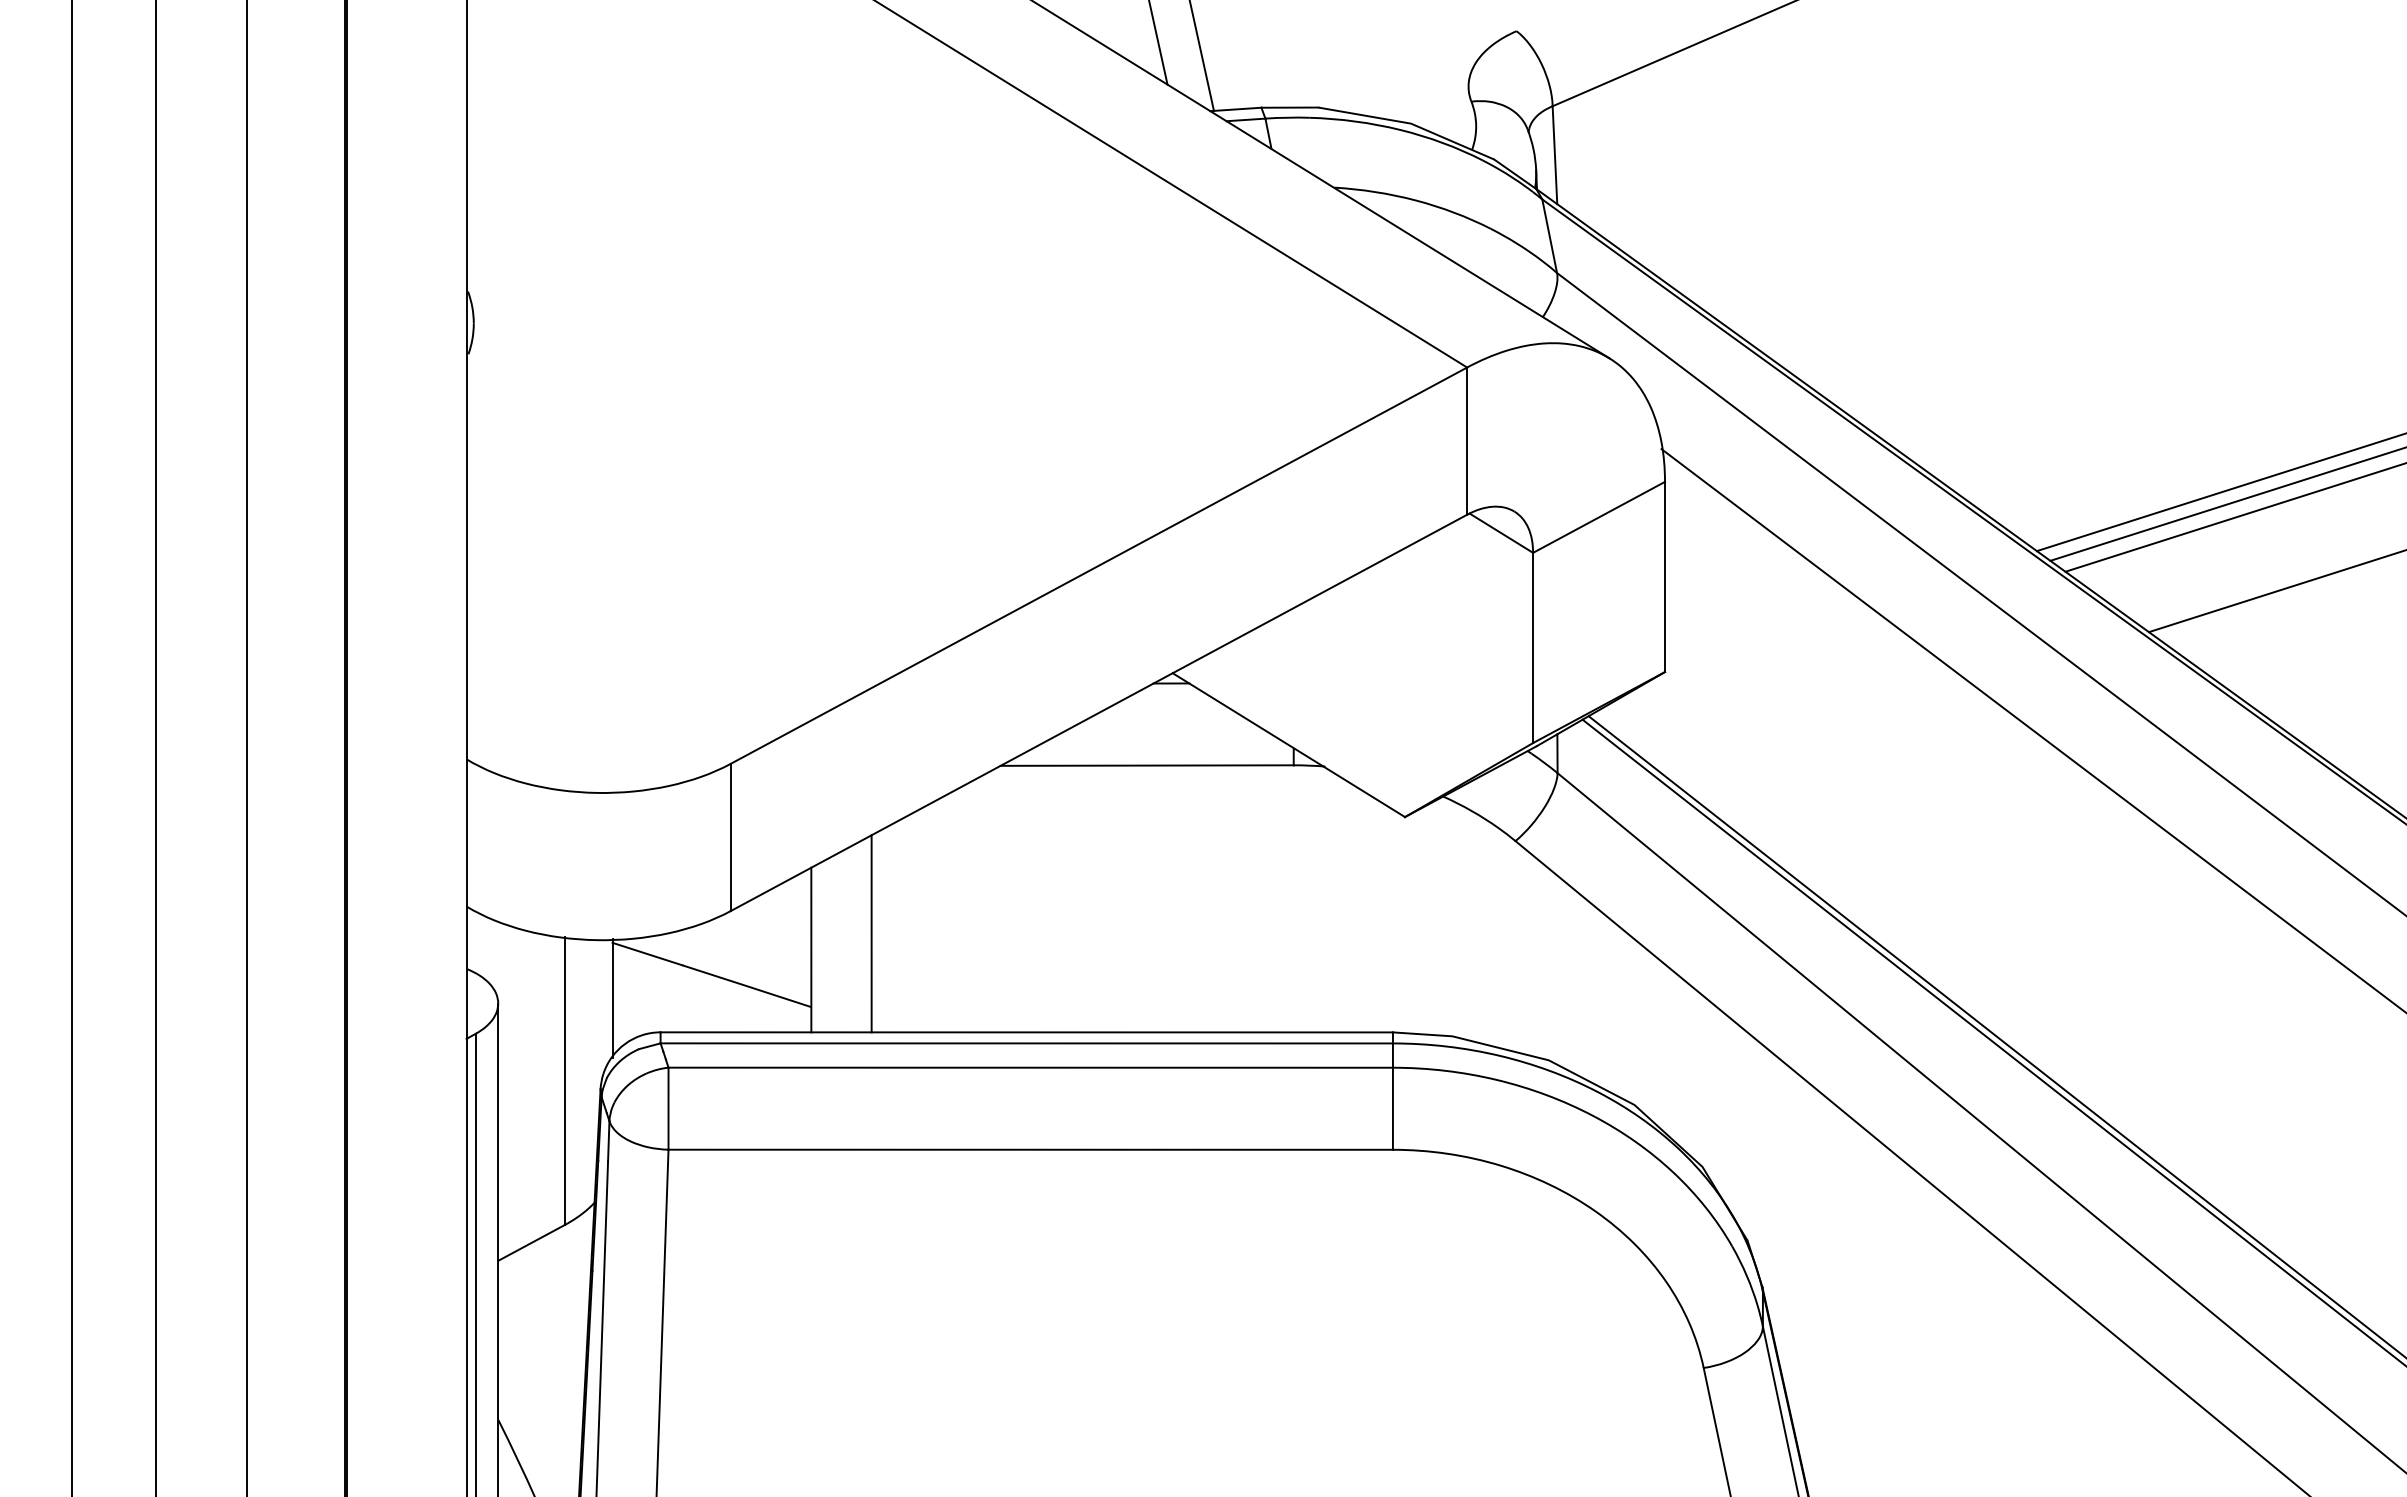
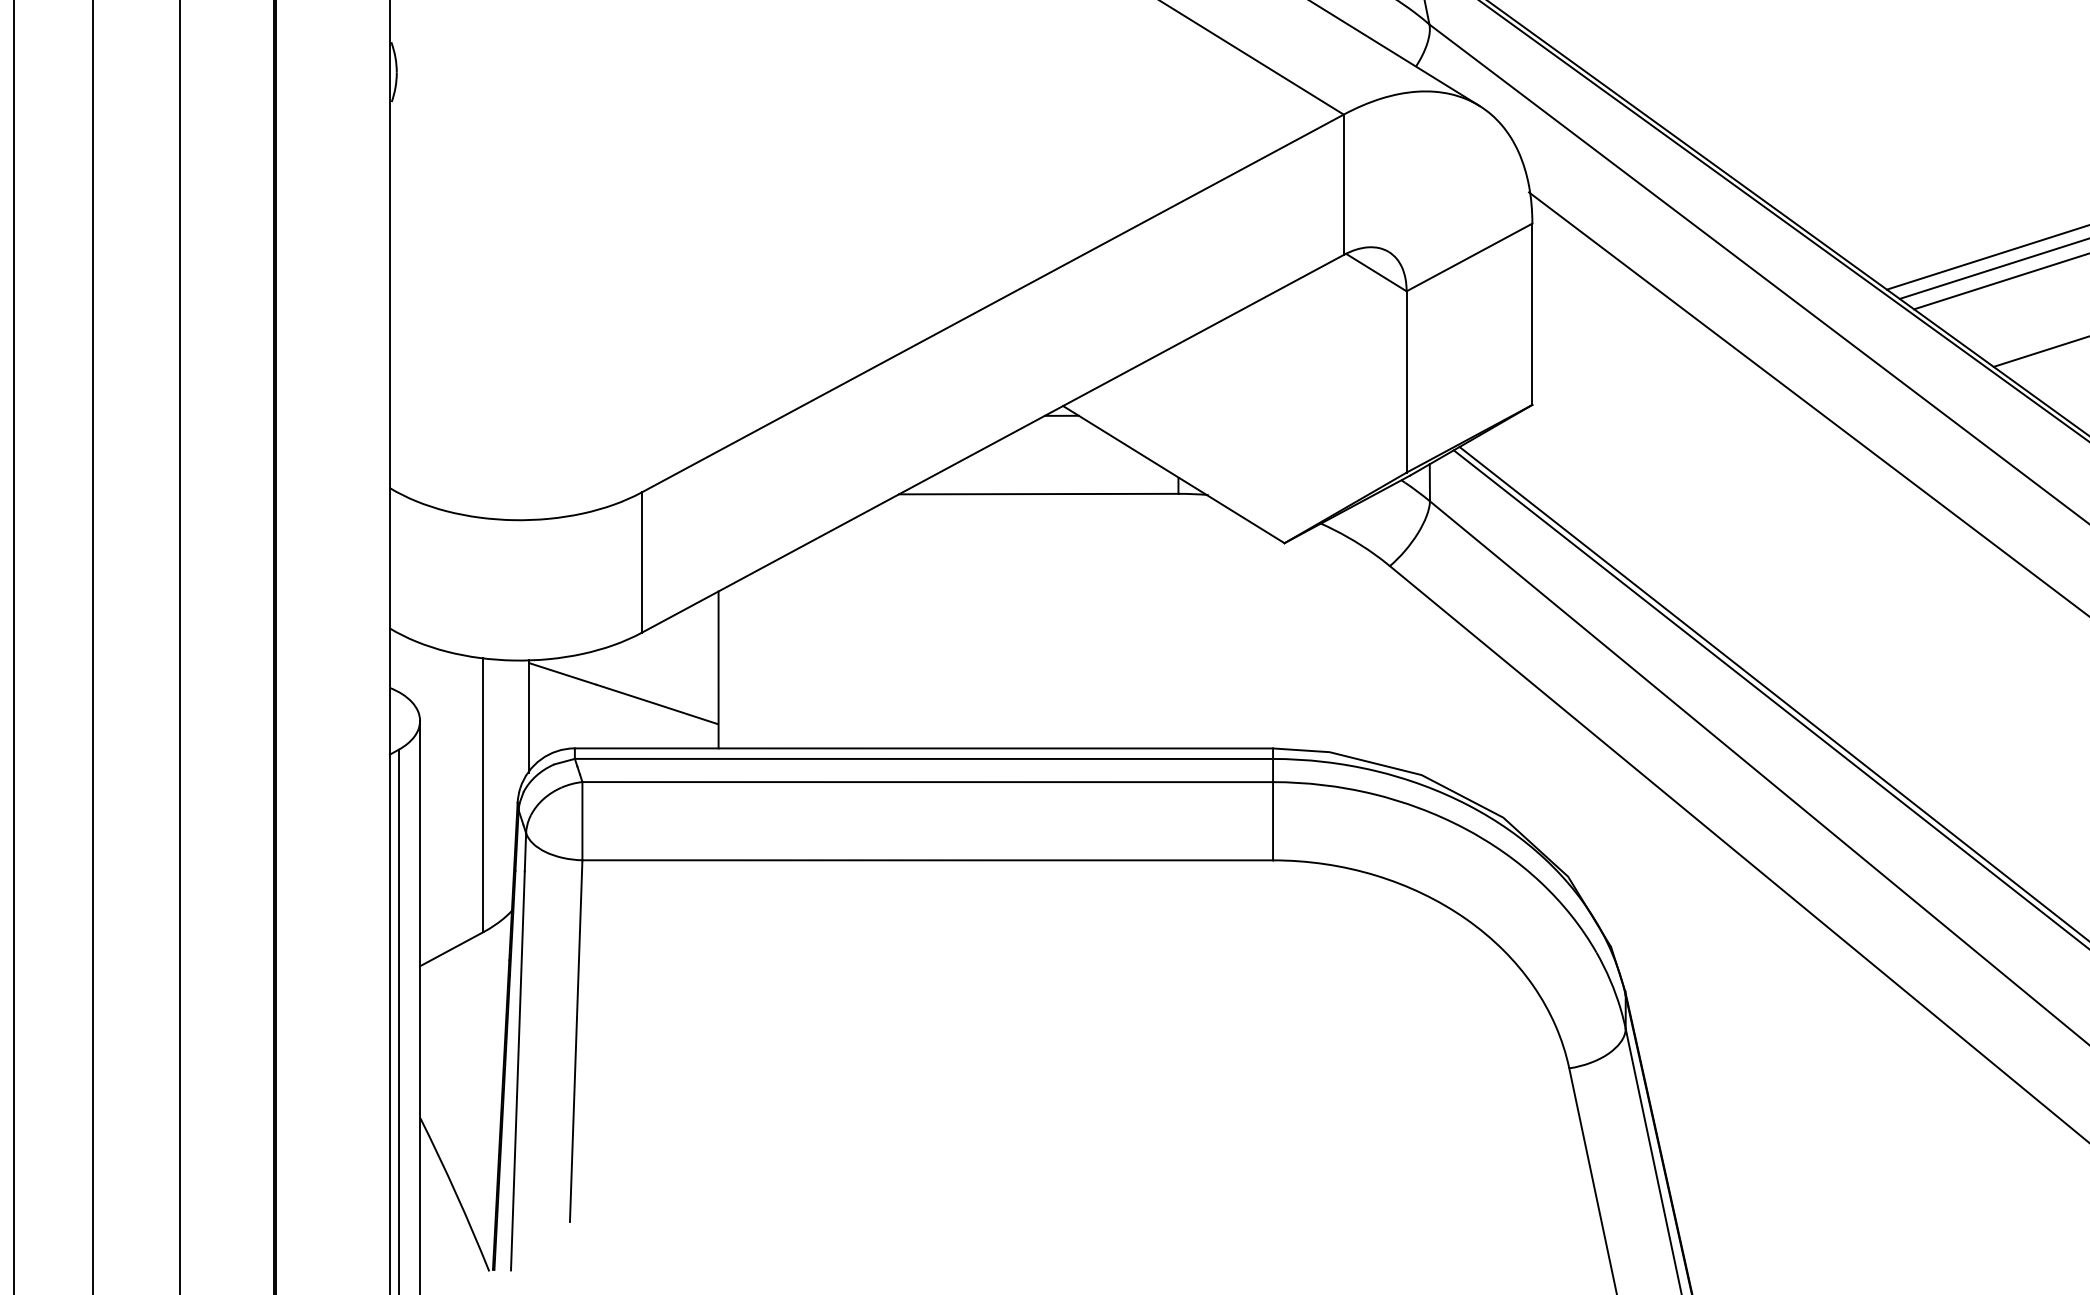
line: (871, 933) -> (775, 654), removed

